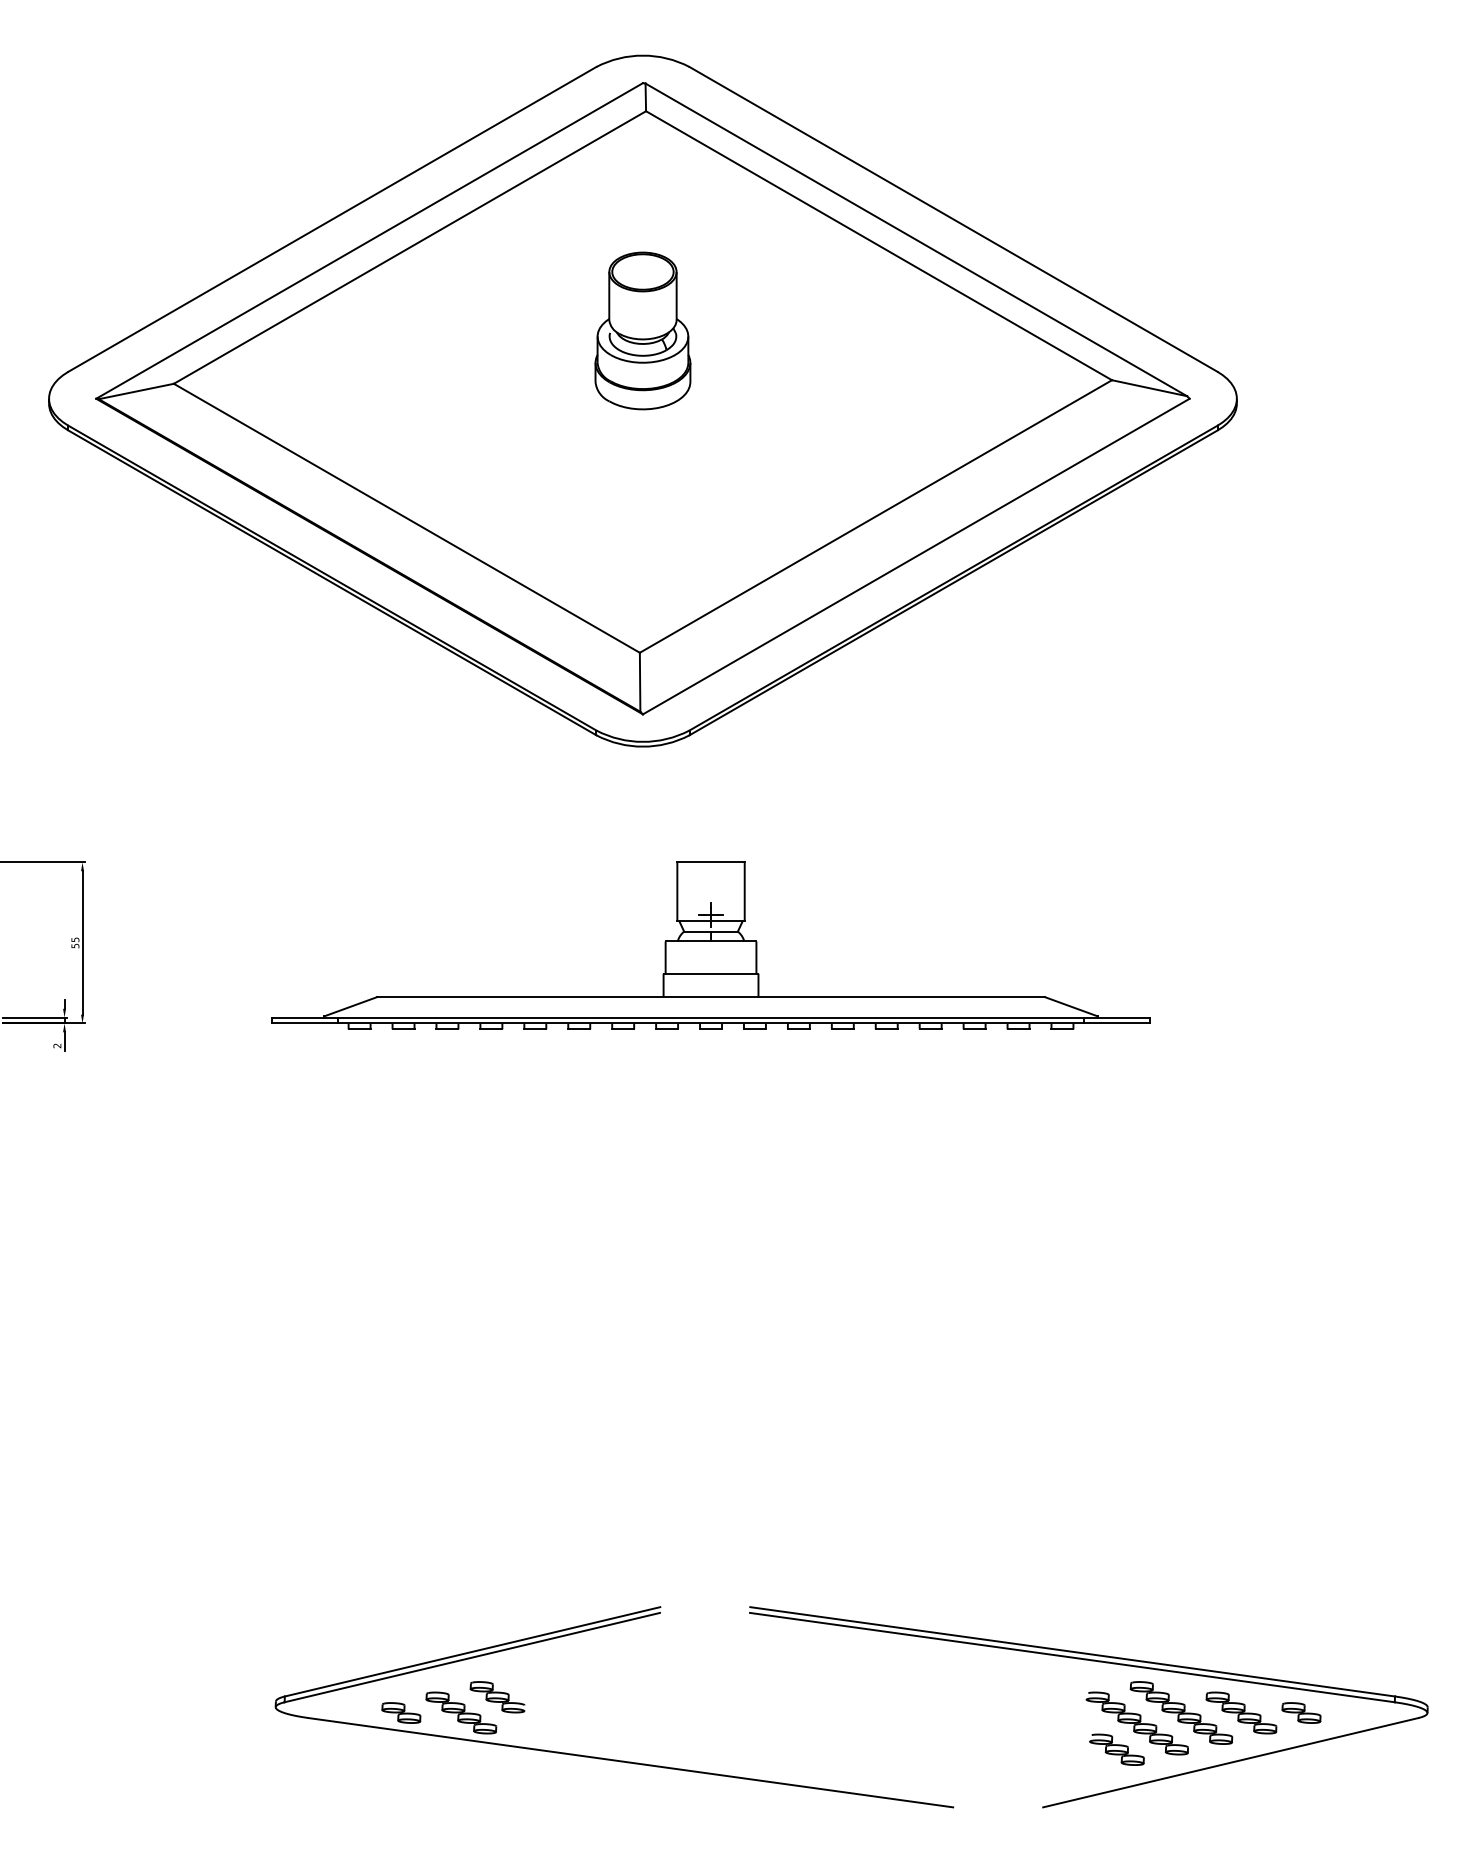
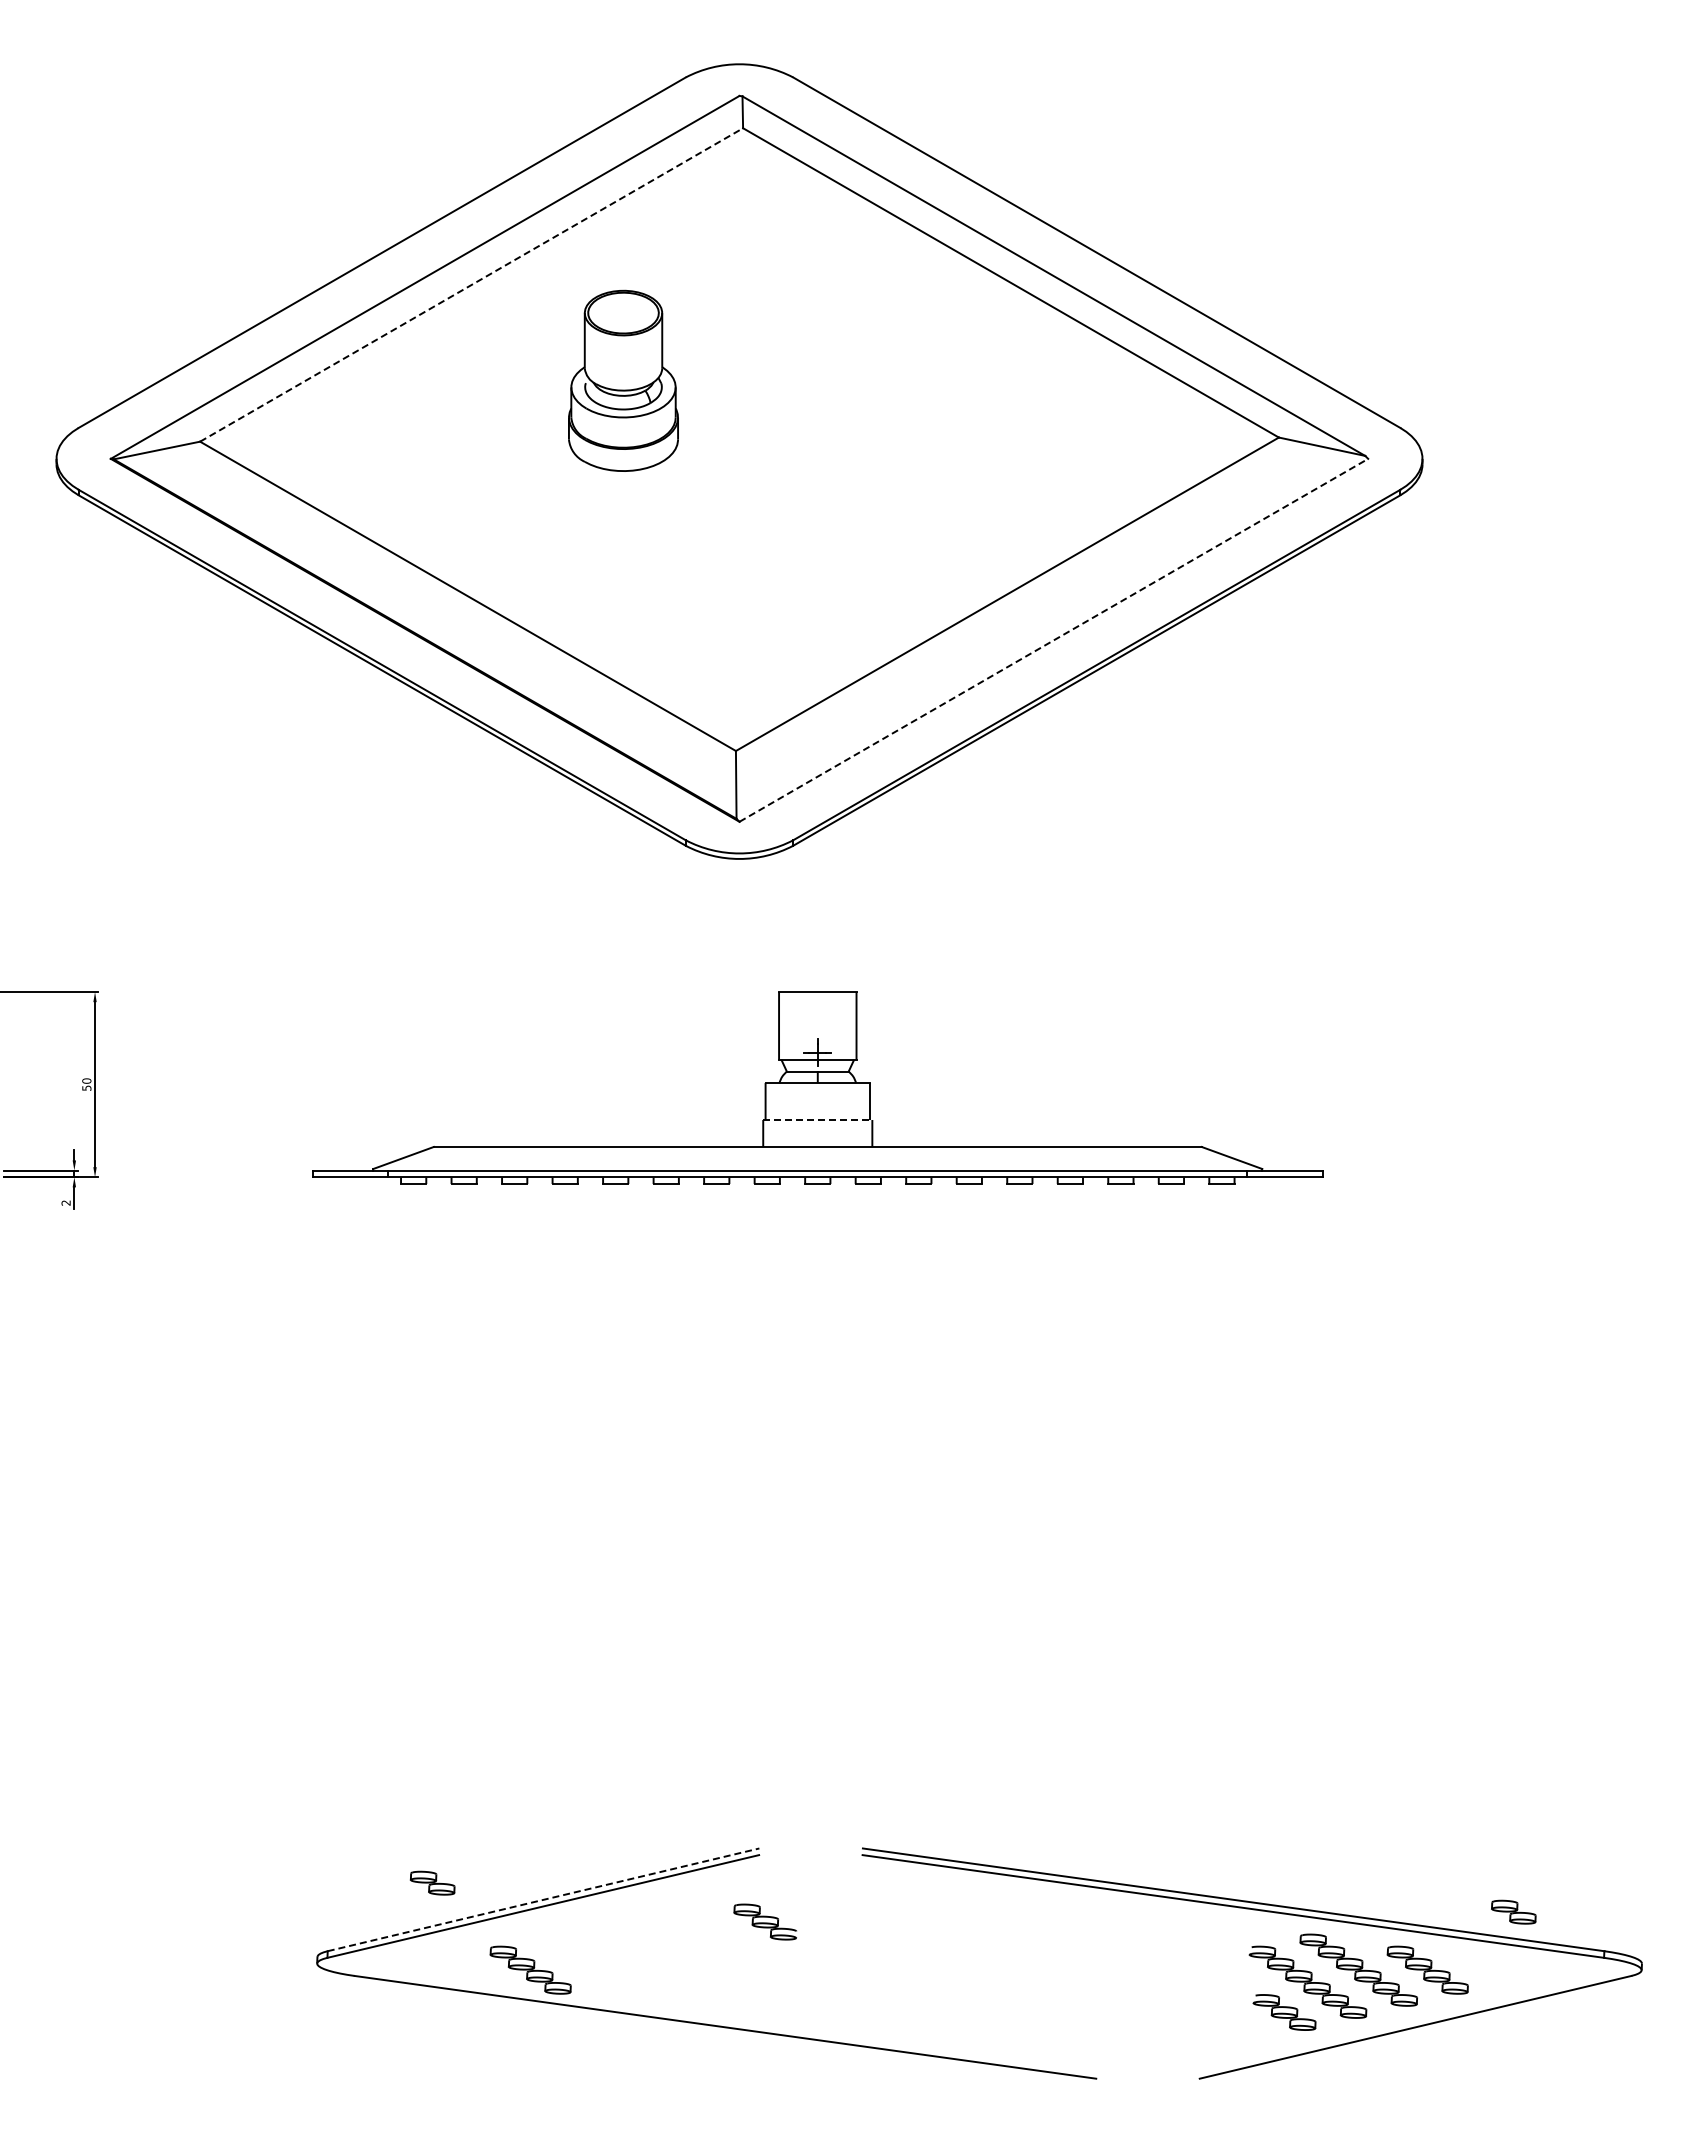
line: (410, 247) -> (472, 284), solid -> dashed
part: (642, 330) -> (623, 380), moved
line: (916, 556) -> (1053, 640), solid -> dashed
text: (75, 939) -> (86, 1080), 55 -> 50
line: (710, 974) -> (817, 1120), solid -> dashed
line: (472, 1651) -> (543, 1899), solid -> dashed
part: (496, 1696) -> (764, 1921), moved
part: (401, 1712) -> (432, 1882), moved
part: (1301, 1712) -> (1513, 1911), moved

